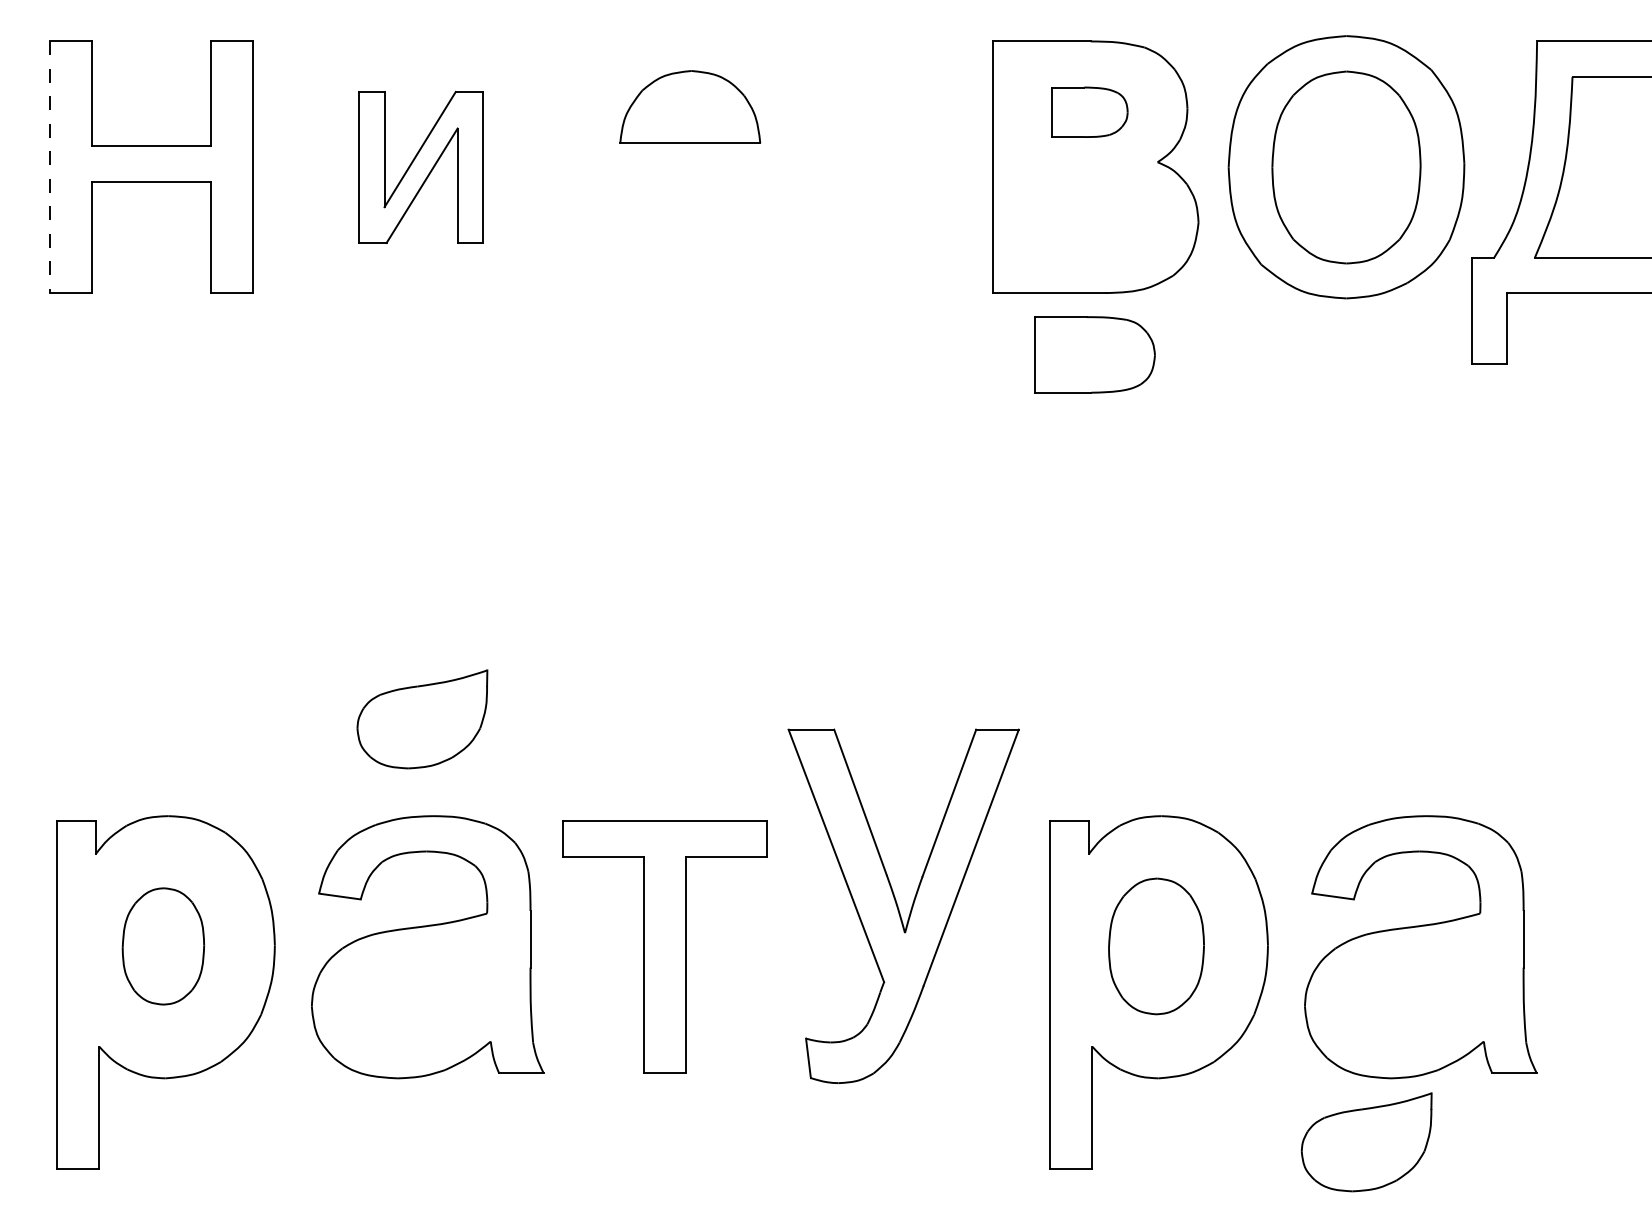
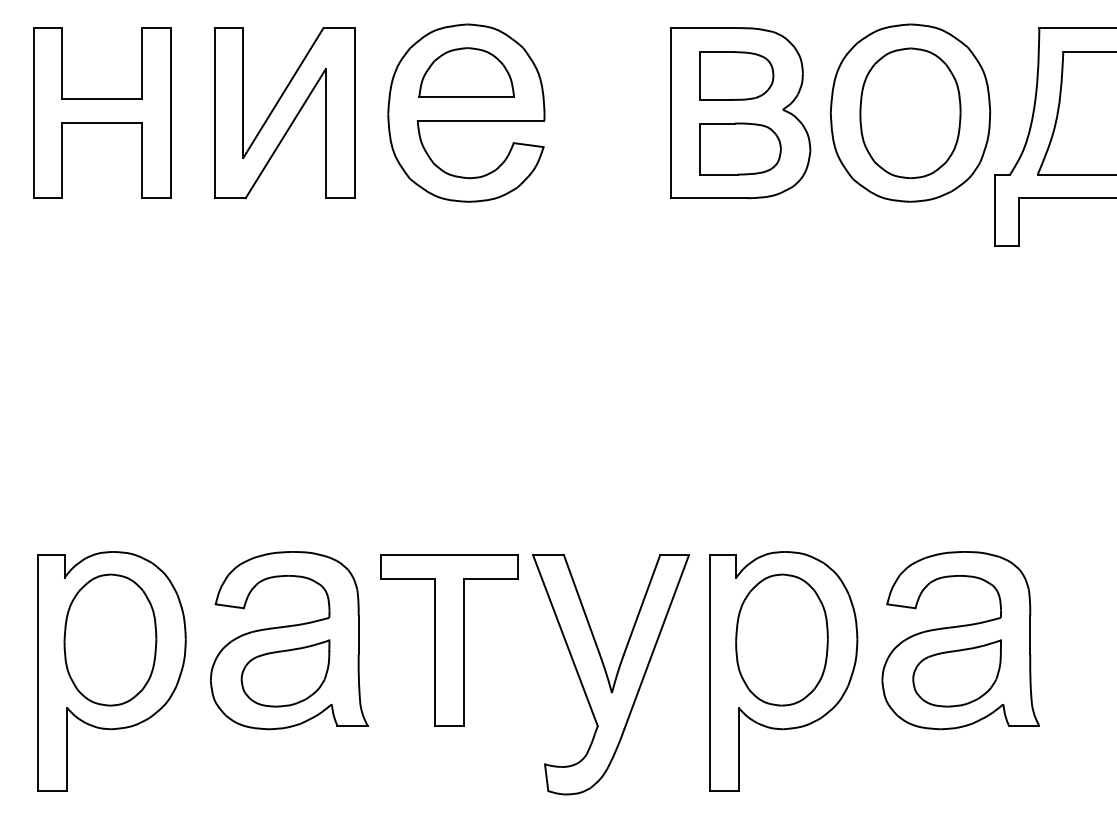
part: (1089, 111) -> (736, 75), size x1.43
part: (689, 166) -> (466, 112), added
line: (49, 167) -> (33, 113), dashed -> solid
part: (420, 167) -> (284, 113), size x1.67
part: (1095, 354) -> (740, 148), moved
part: (422, 719) -> (285, 673), moved
part: (902, 905) -> (610, 674), moved
part: (163, 945) -> (110, 639), size x1.67
part: (1155, 945) -> (781, 639), size x1.43
part: (1365, 1142) -> (956, 673), moved

